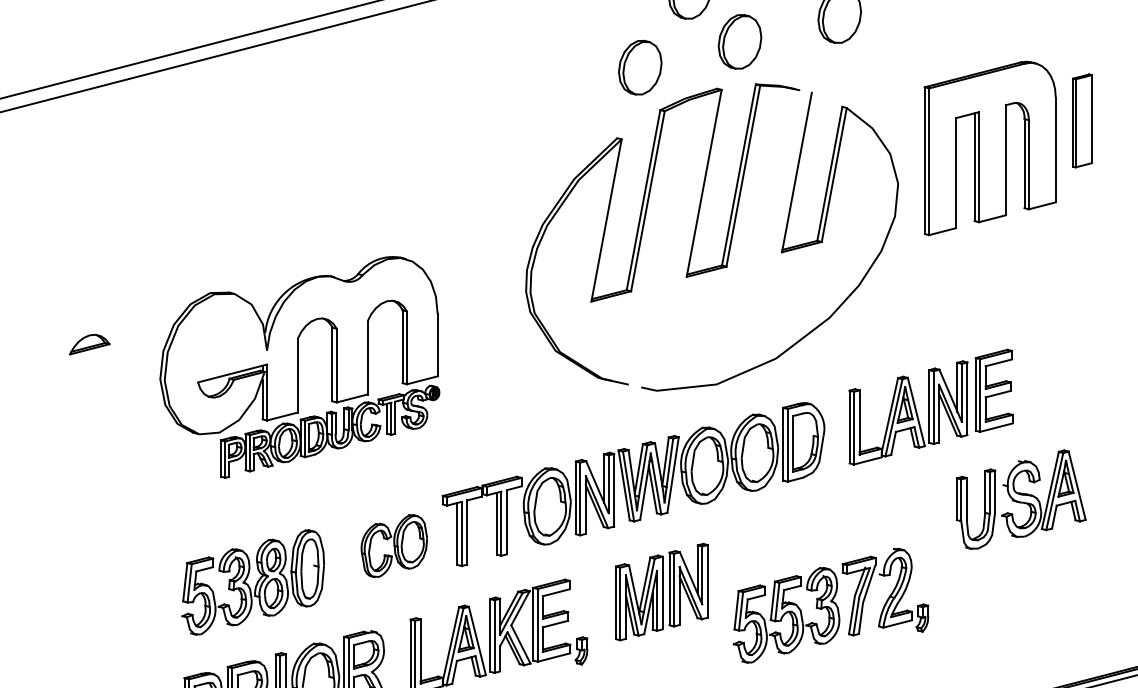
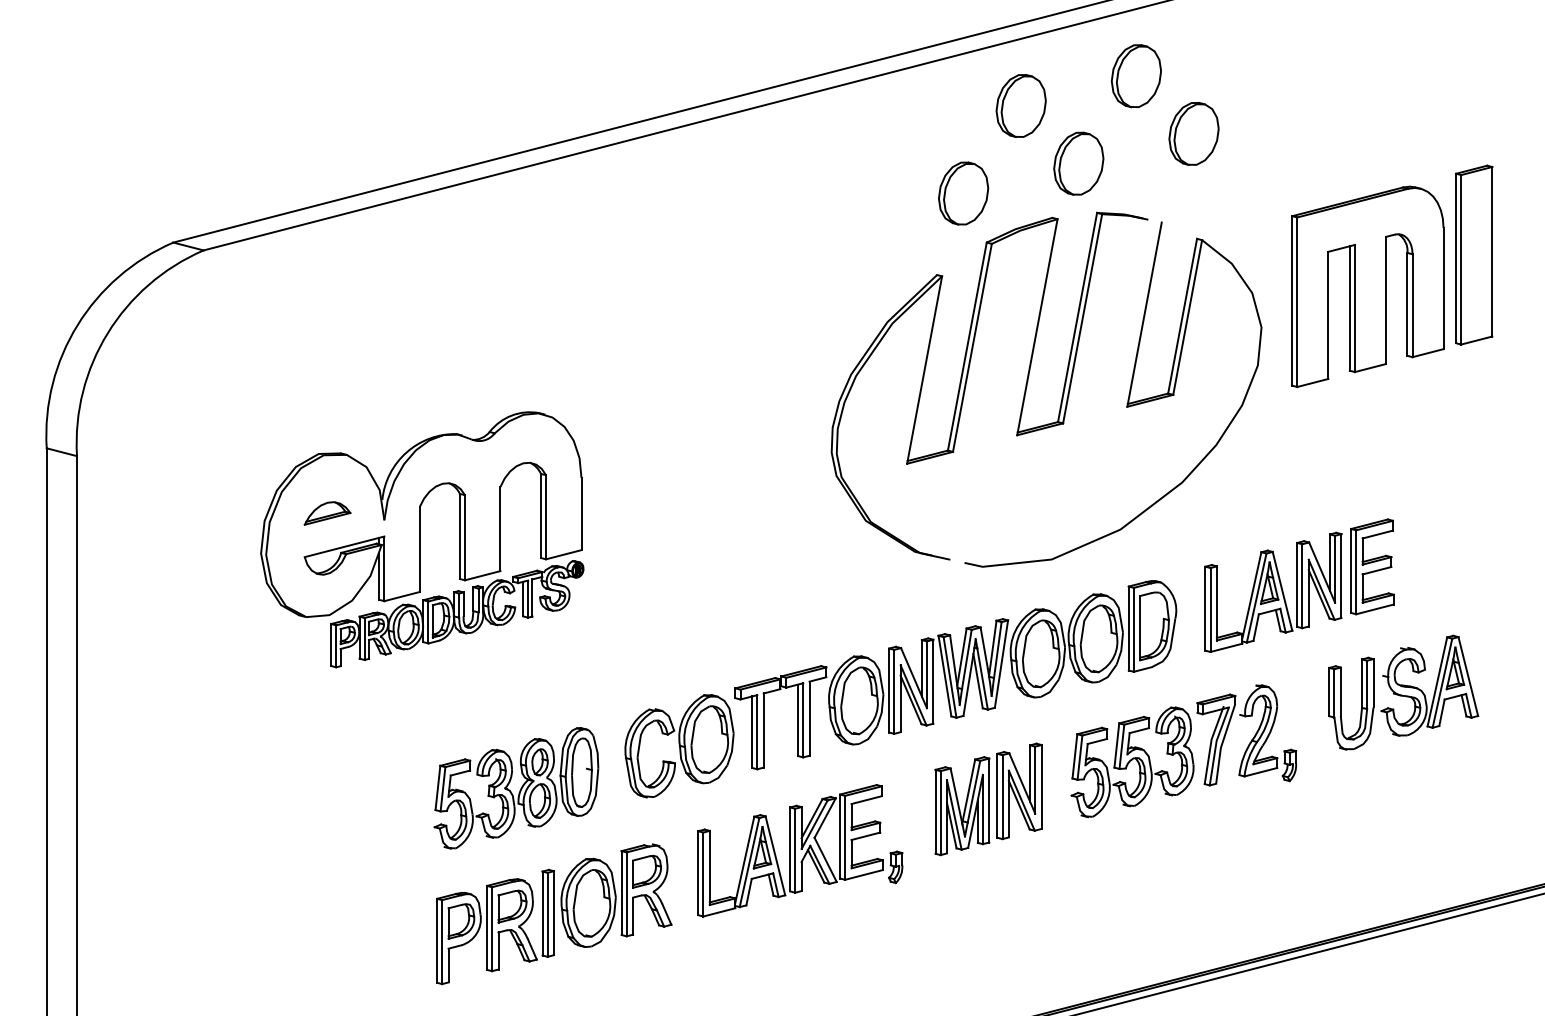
part: (1082, 120) -> (1474, 254), size x1.67
part: (300, 367) -> (422, 539), moved
part: (394, 546) -> (679, 746), size x1.43
part: (830, 606) -> (1183, 751), moved

